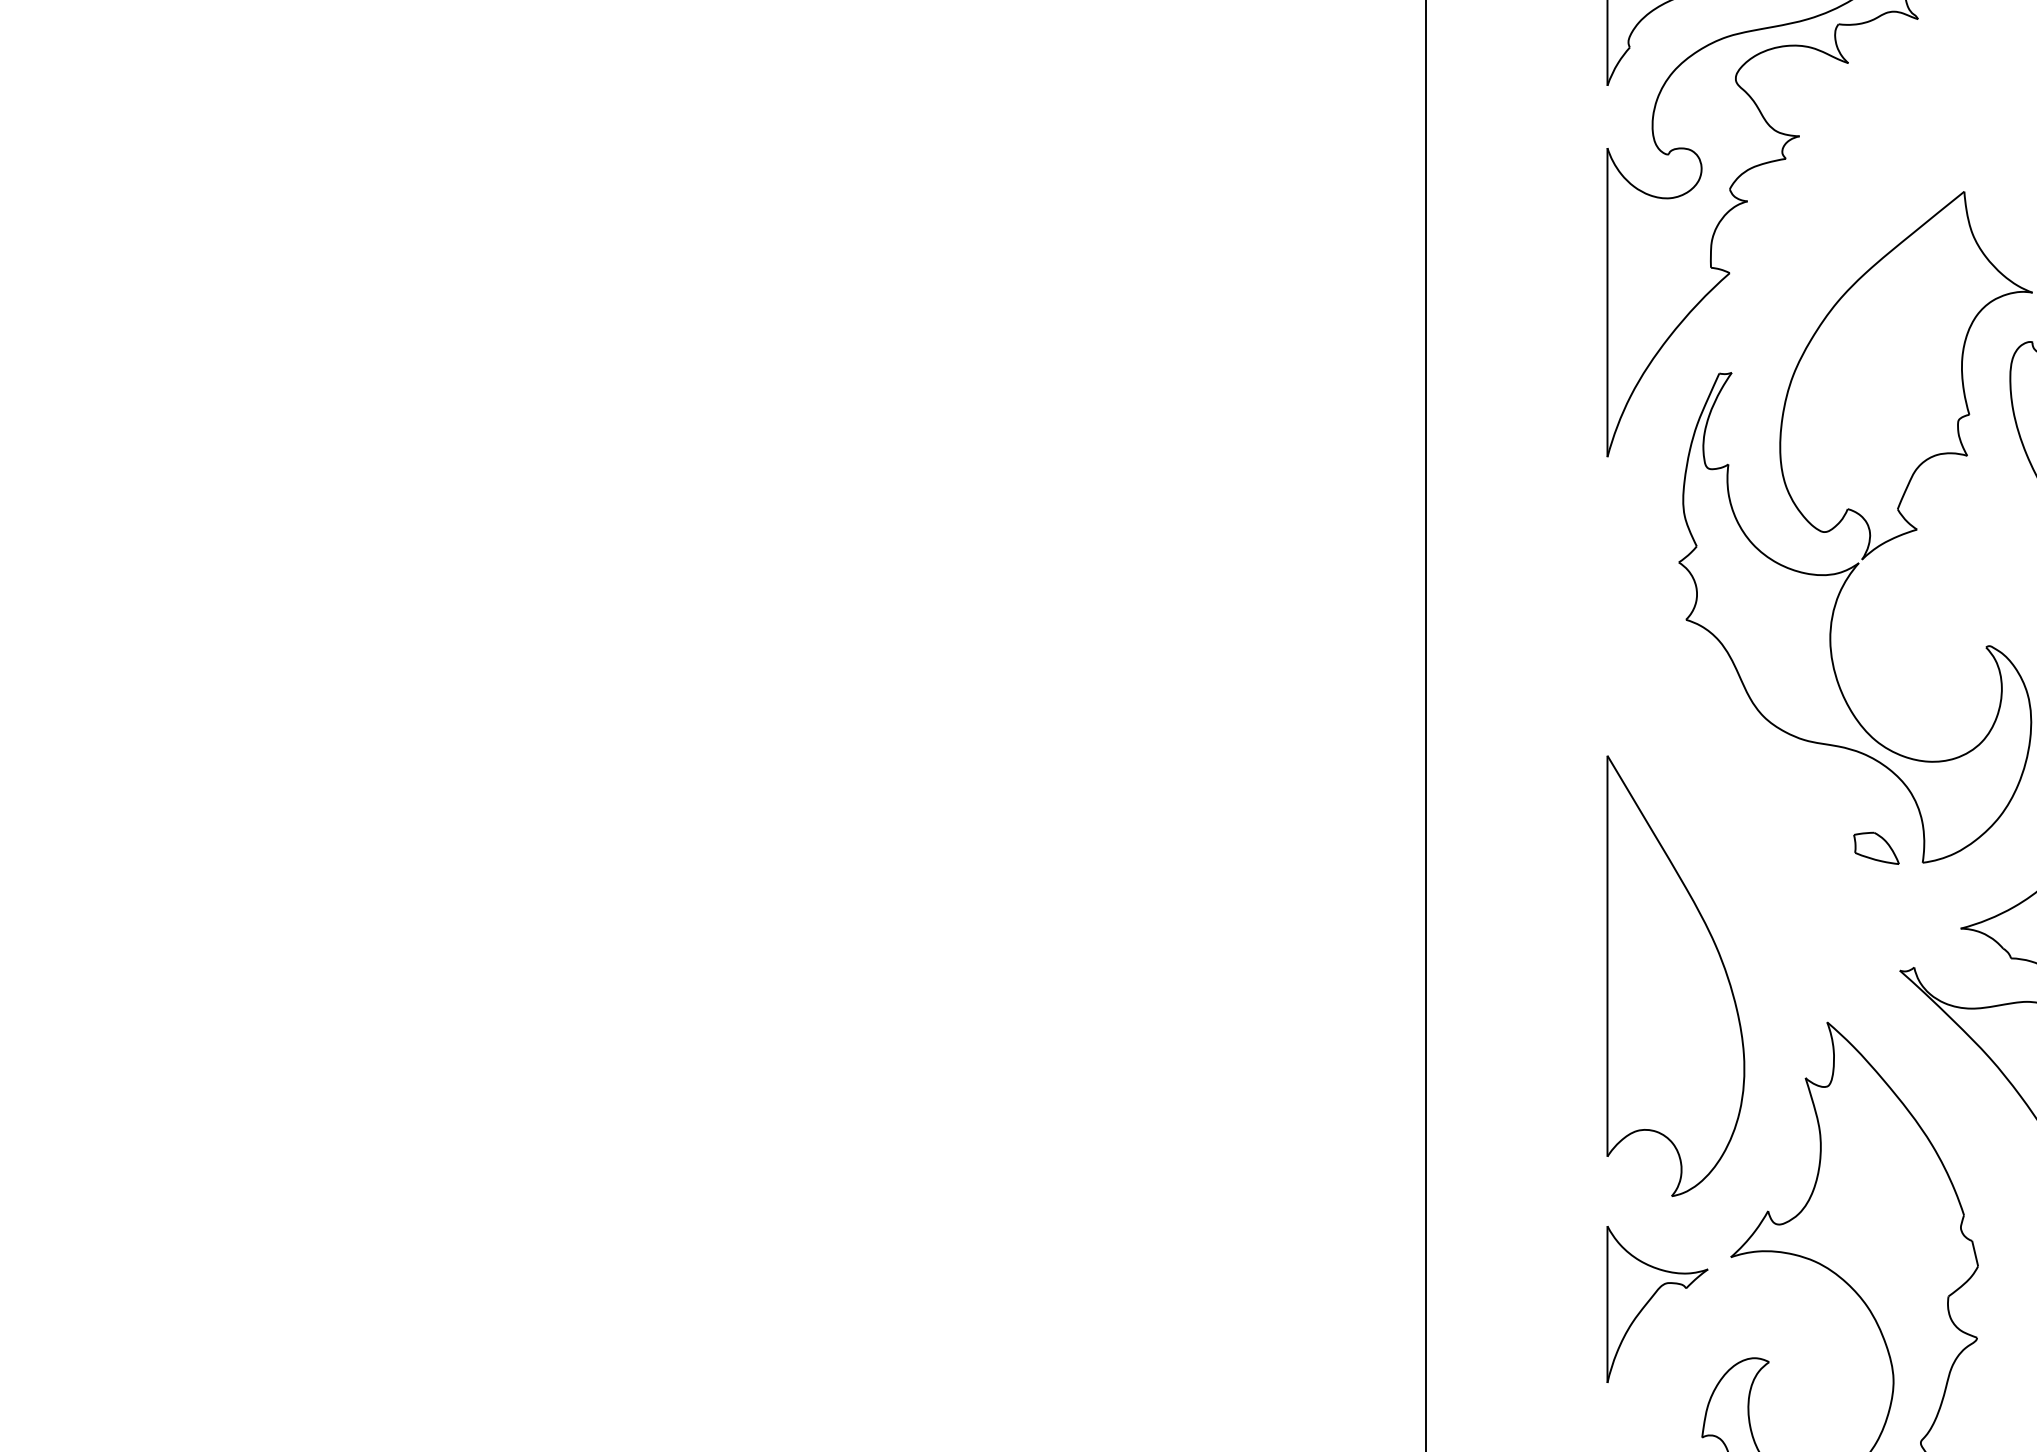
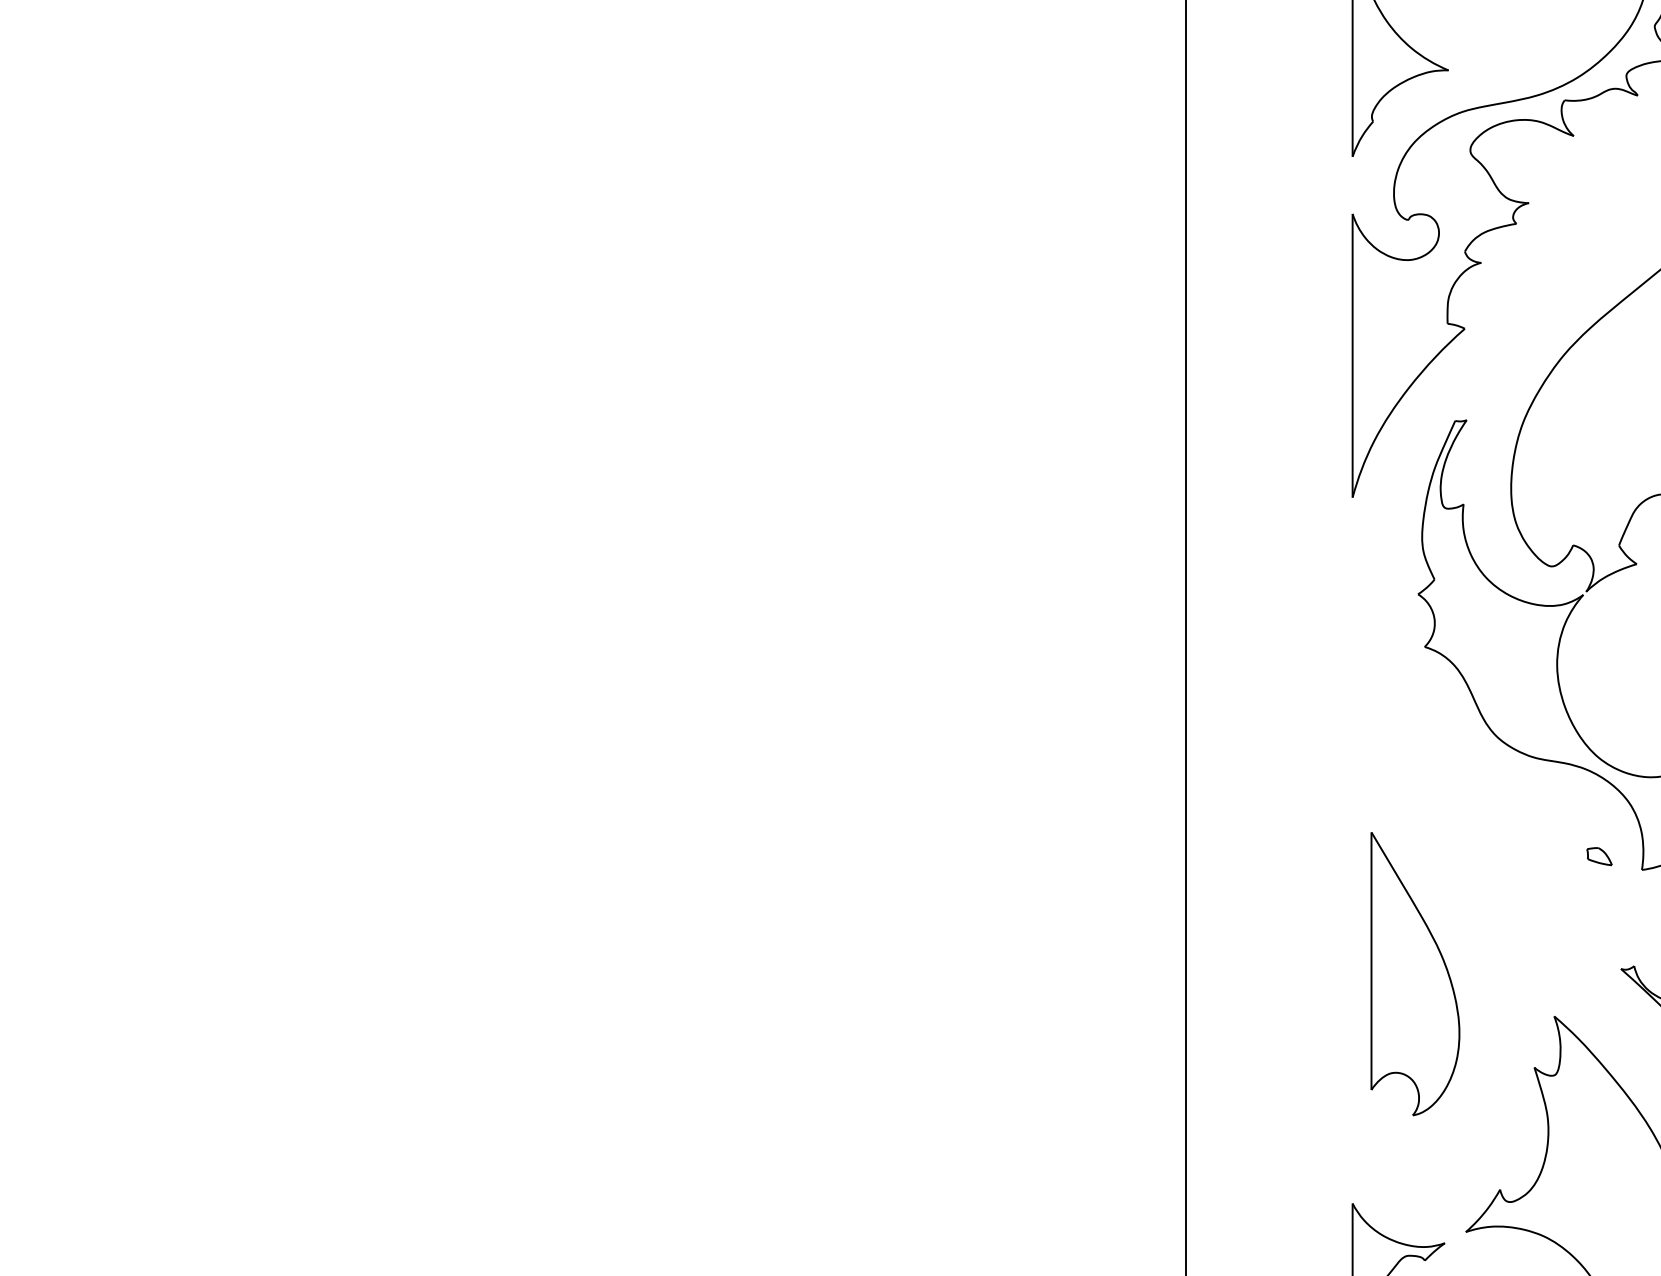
part: (1876, 847) -> (1599, 855), size x0.6
part: (1675, 975) -> (1415, 973), size x0.7

